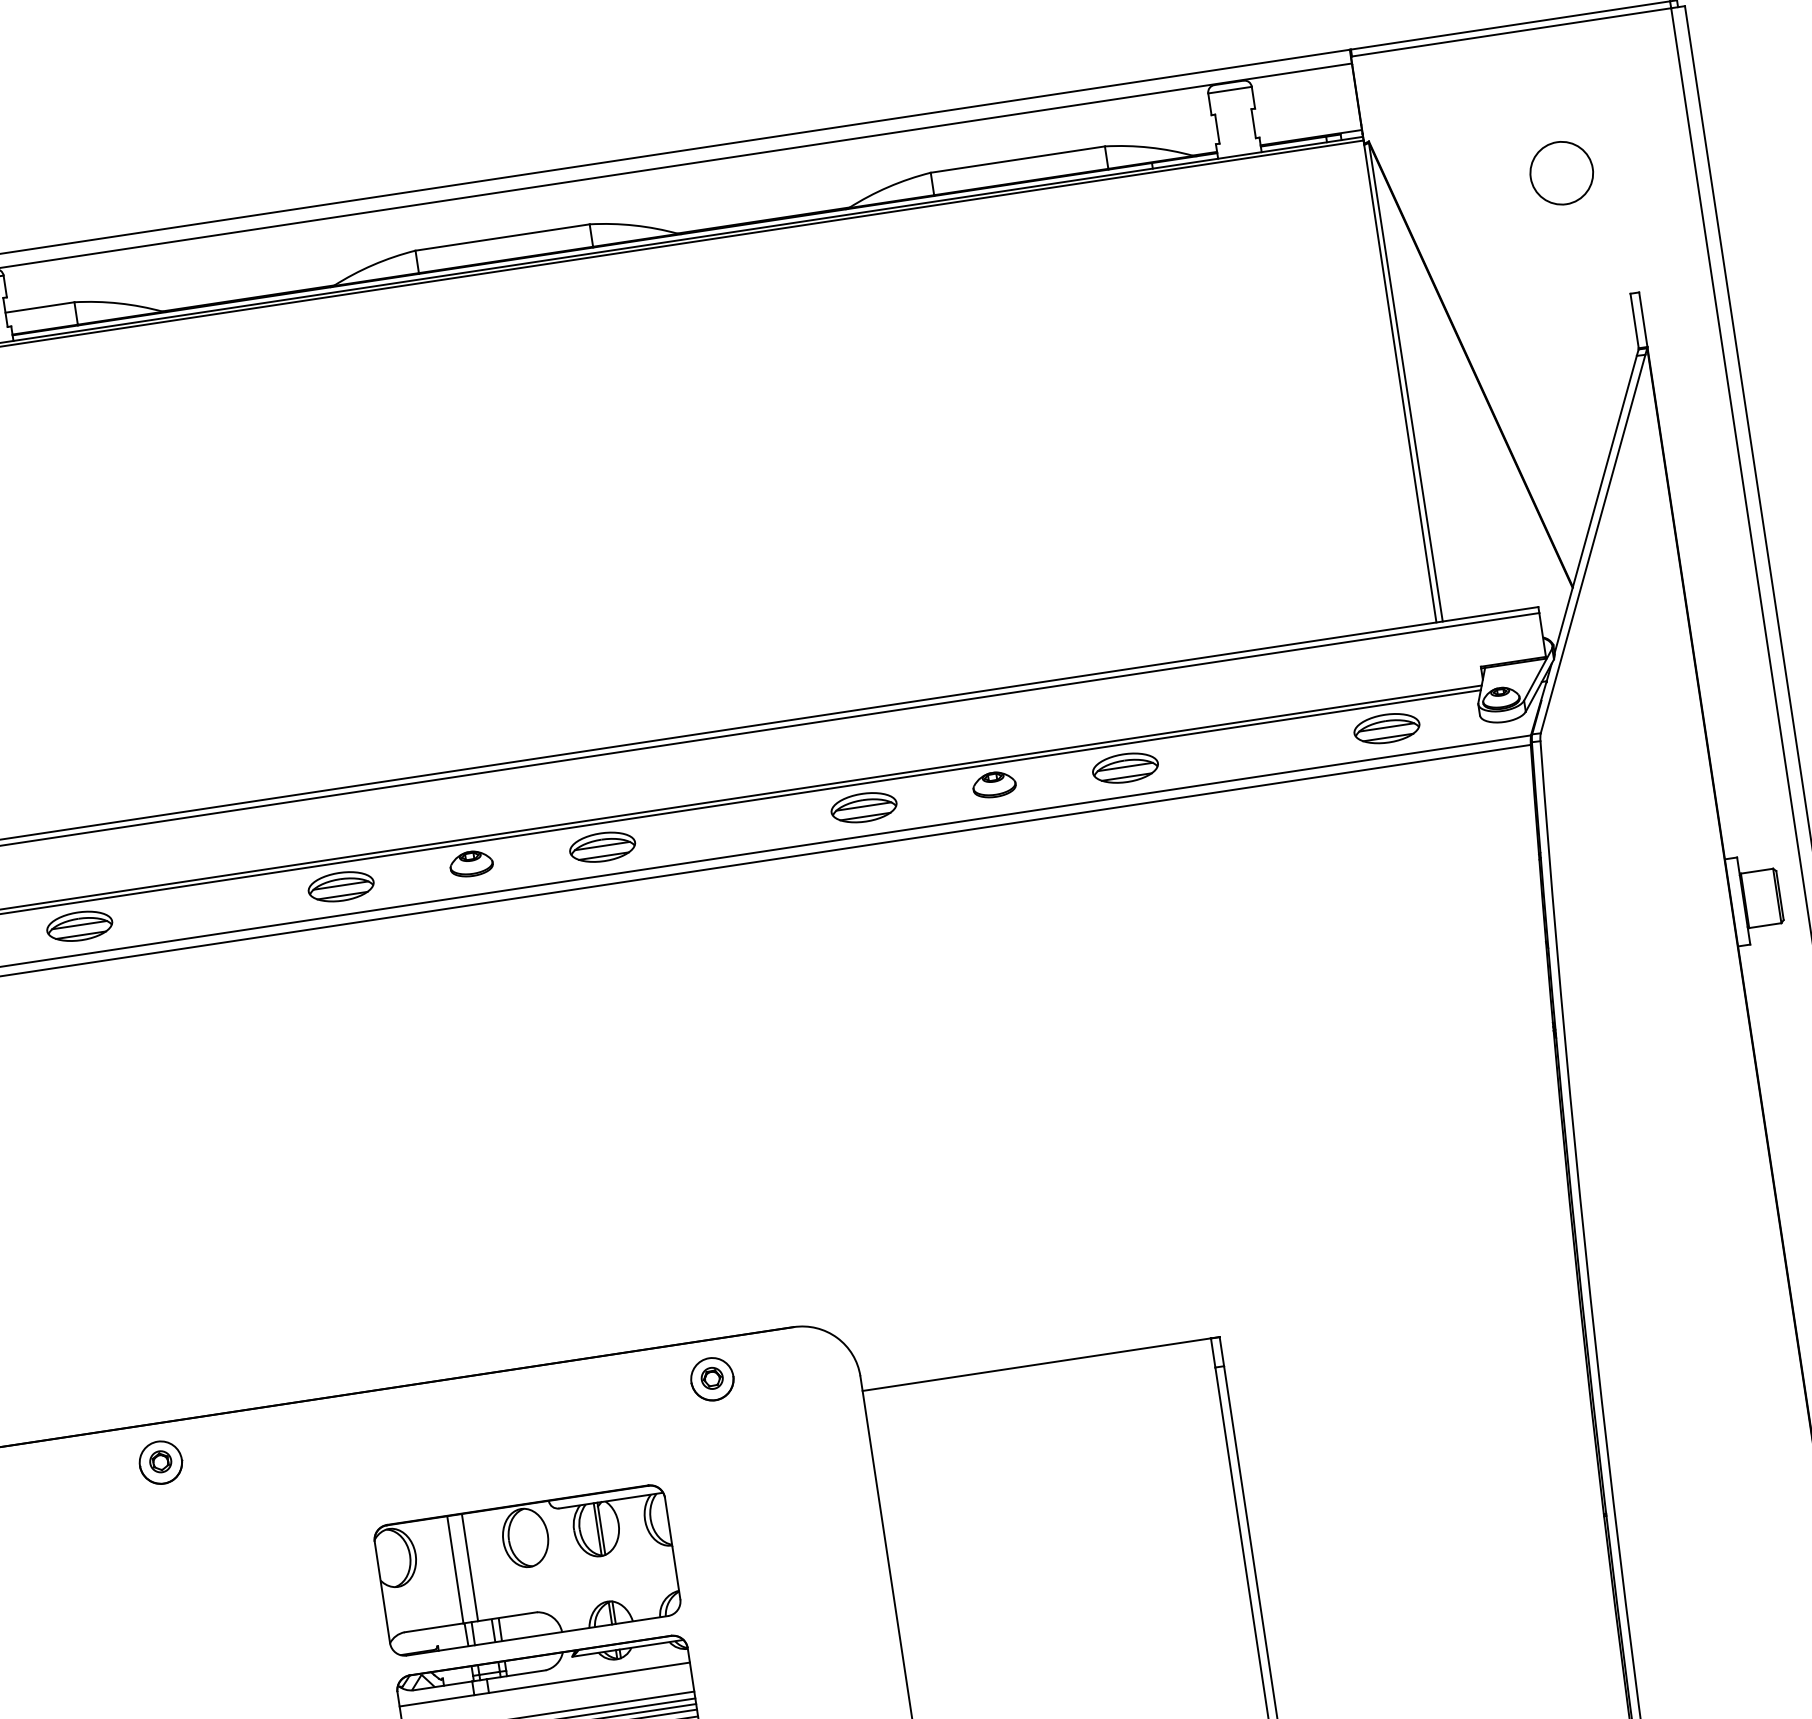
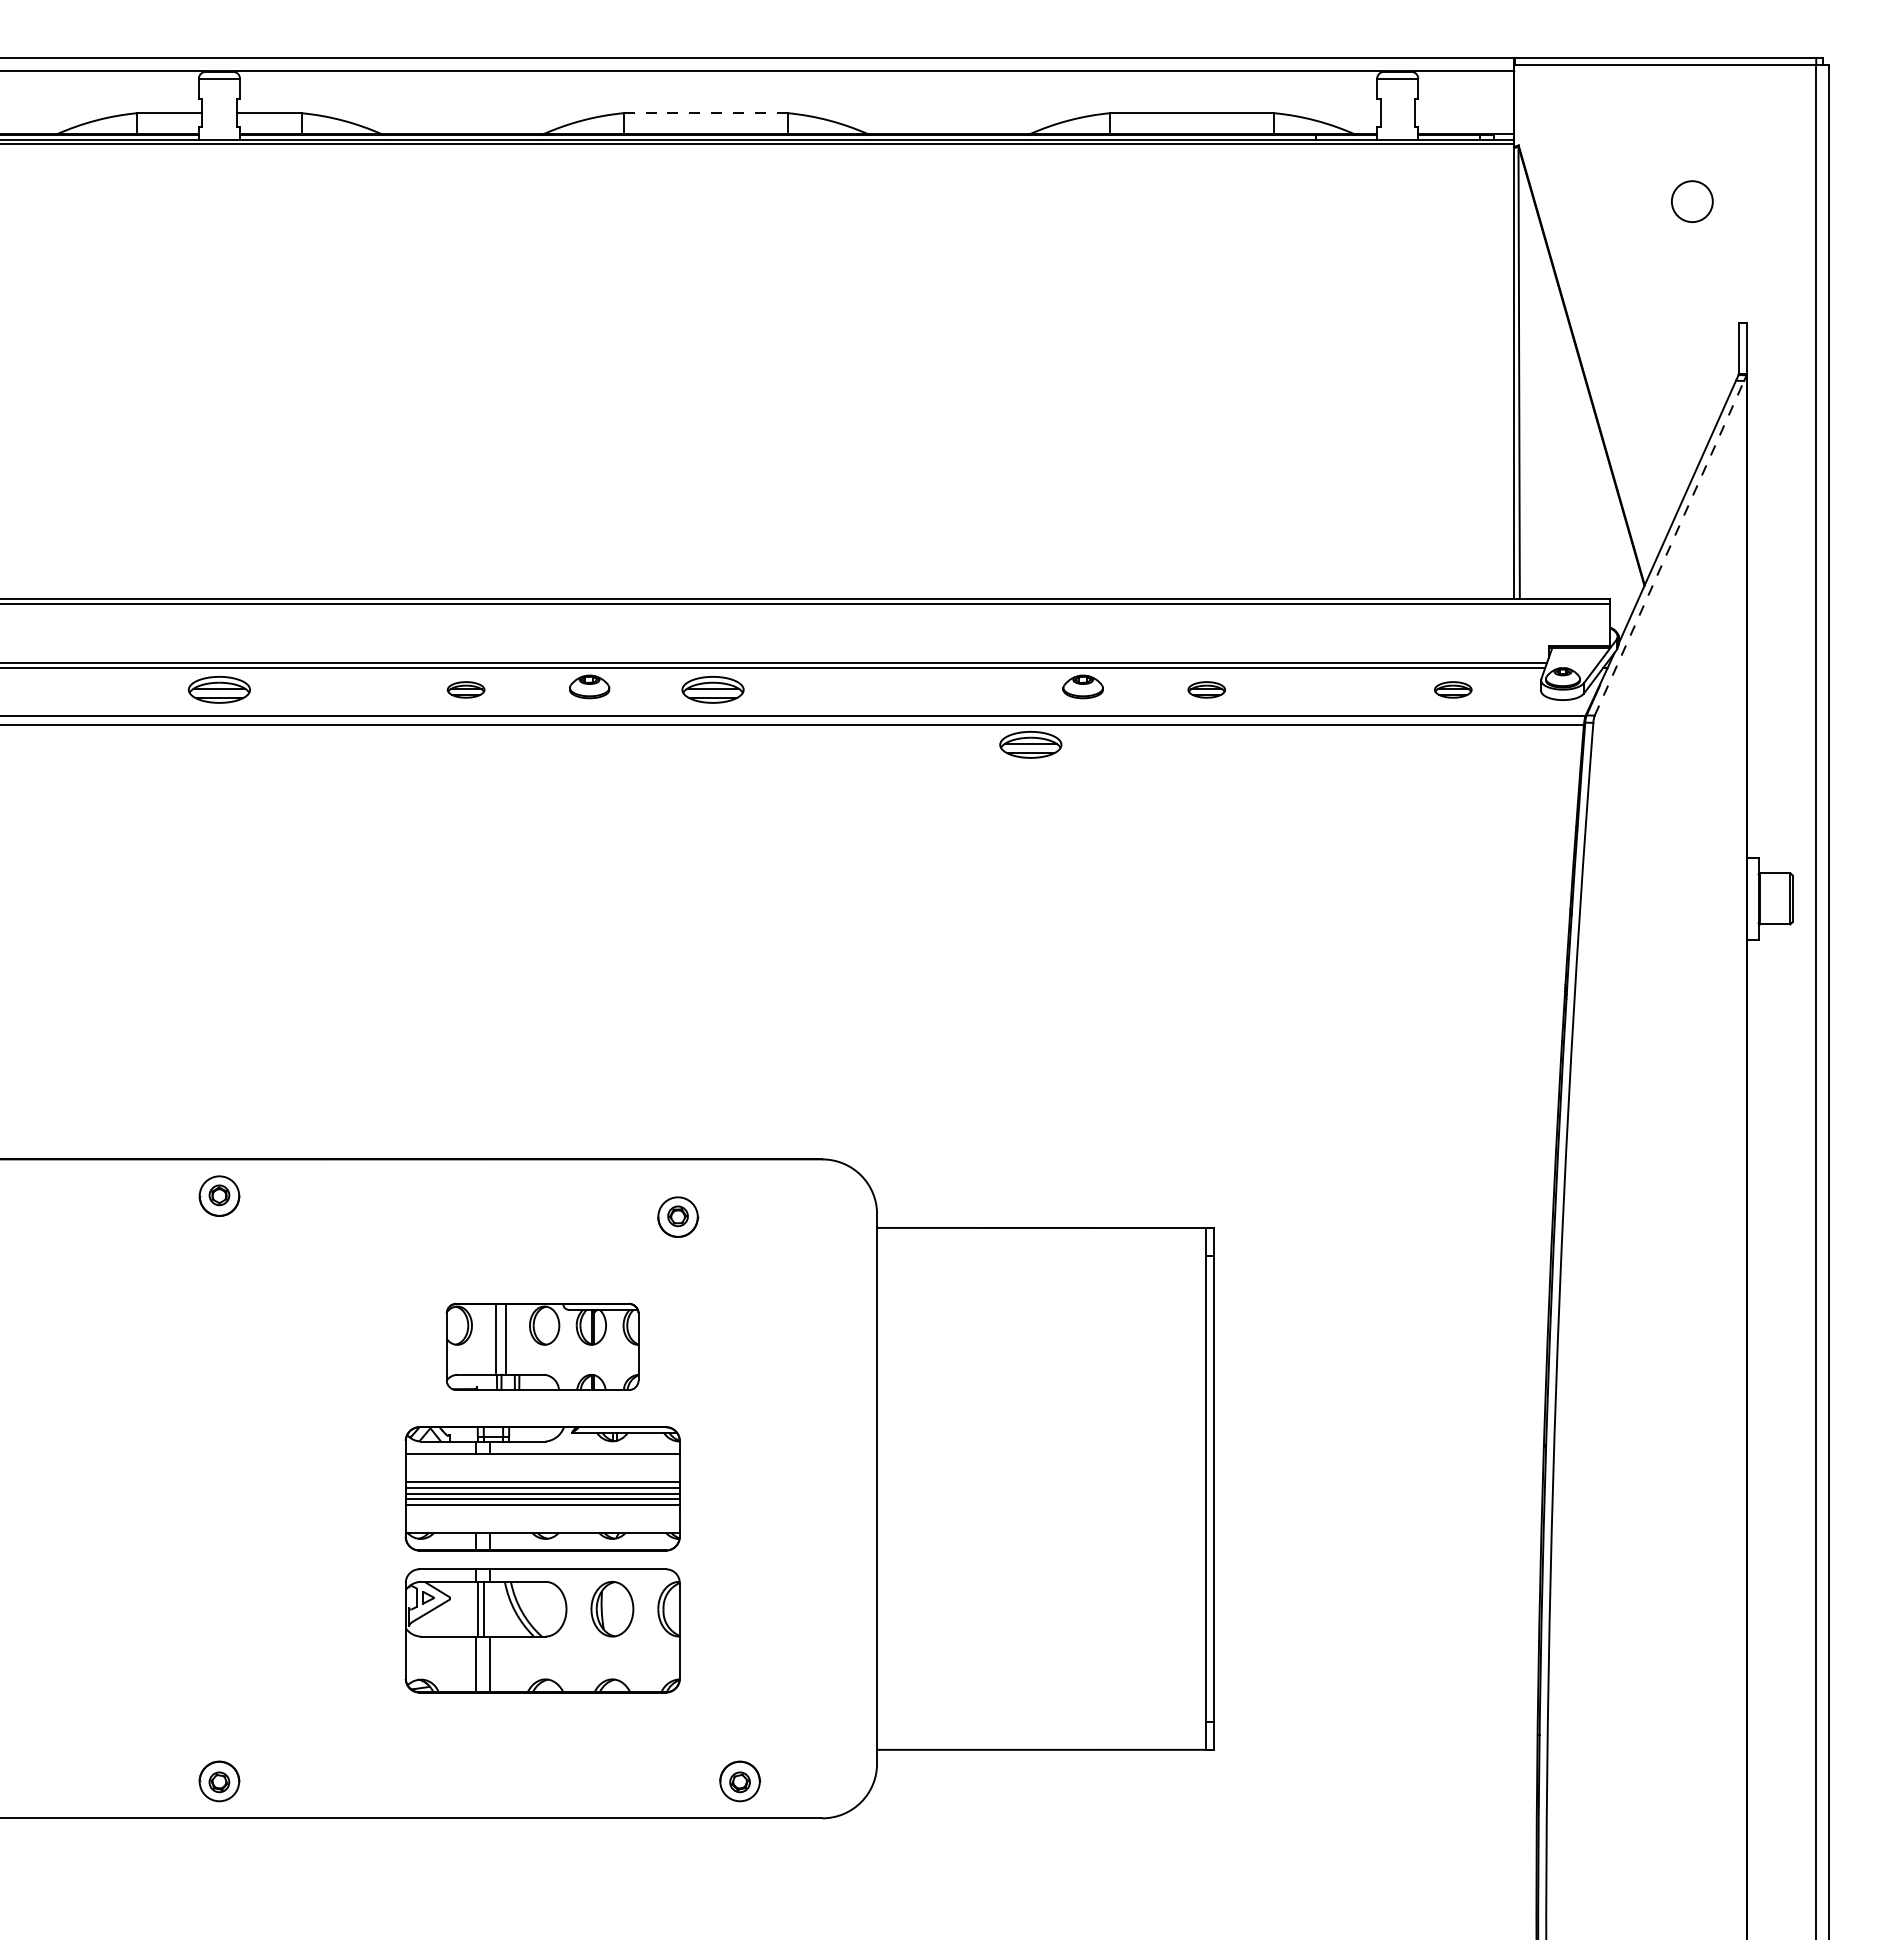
circle: (1561, 172) -> (1692, 201), size x0.7
line: (502, 237) -> (705, 113), solid -> dashed
line: (1593, 543) -> (1669, 547), solid -> dashed
part: (1385, 728) -> (1452, 689), size x0.6
part: (1125, 767) -> (1206, 689), size x0.6
part: (863, 807) -> (1030, 744), moved
part: (340, 886) -> (465, 689), size x0.6
part: (712, 1378) -> (678, 1216), moved
part: (527, 1570) -> (542, 1346), size x0.7

